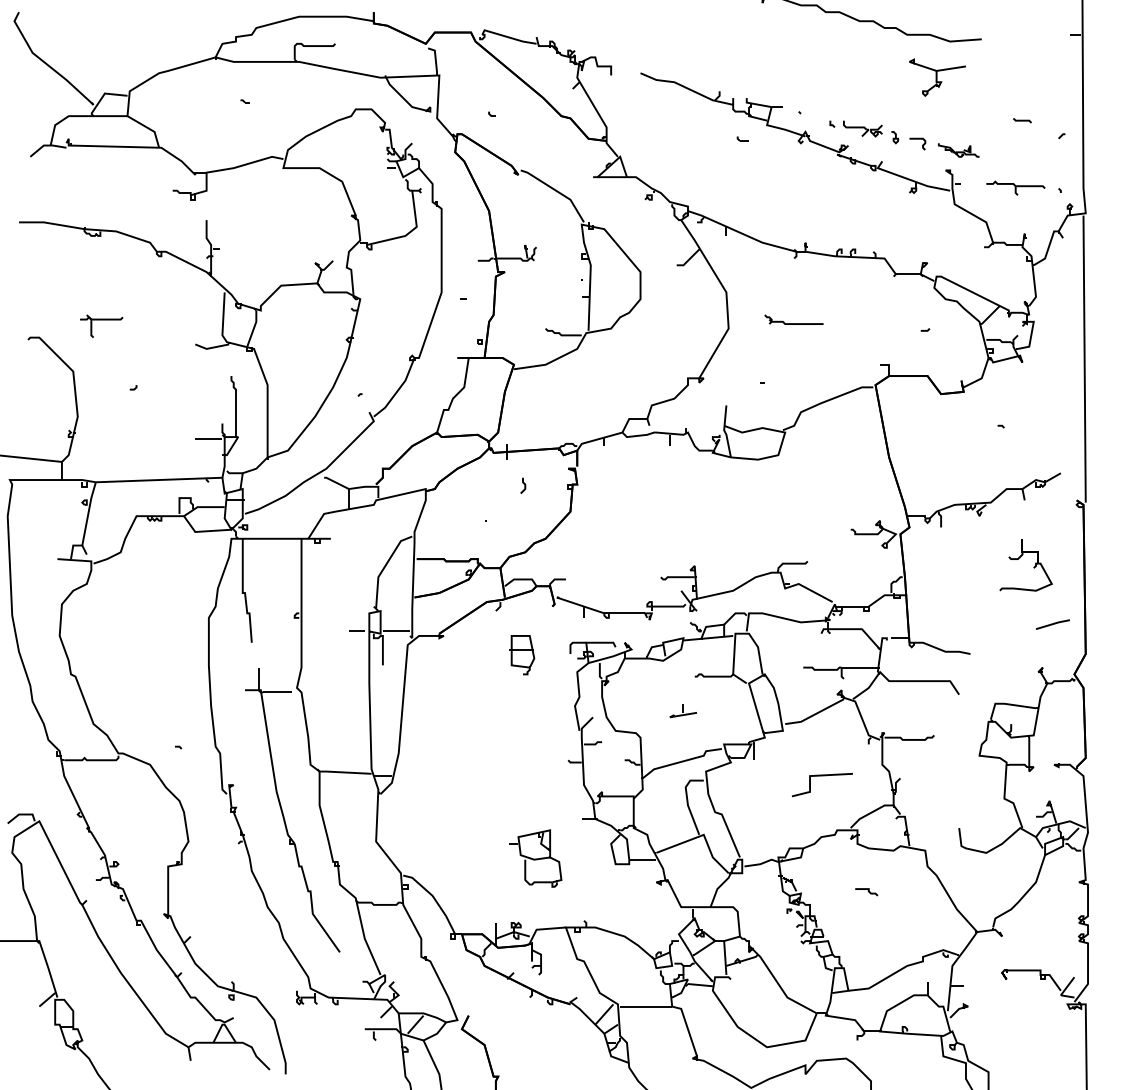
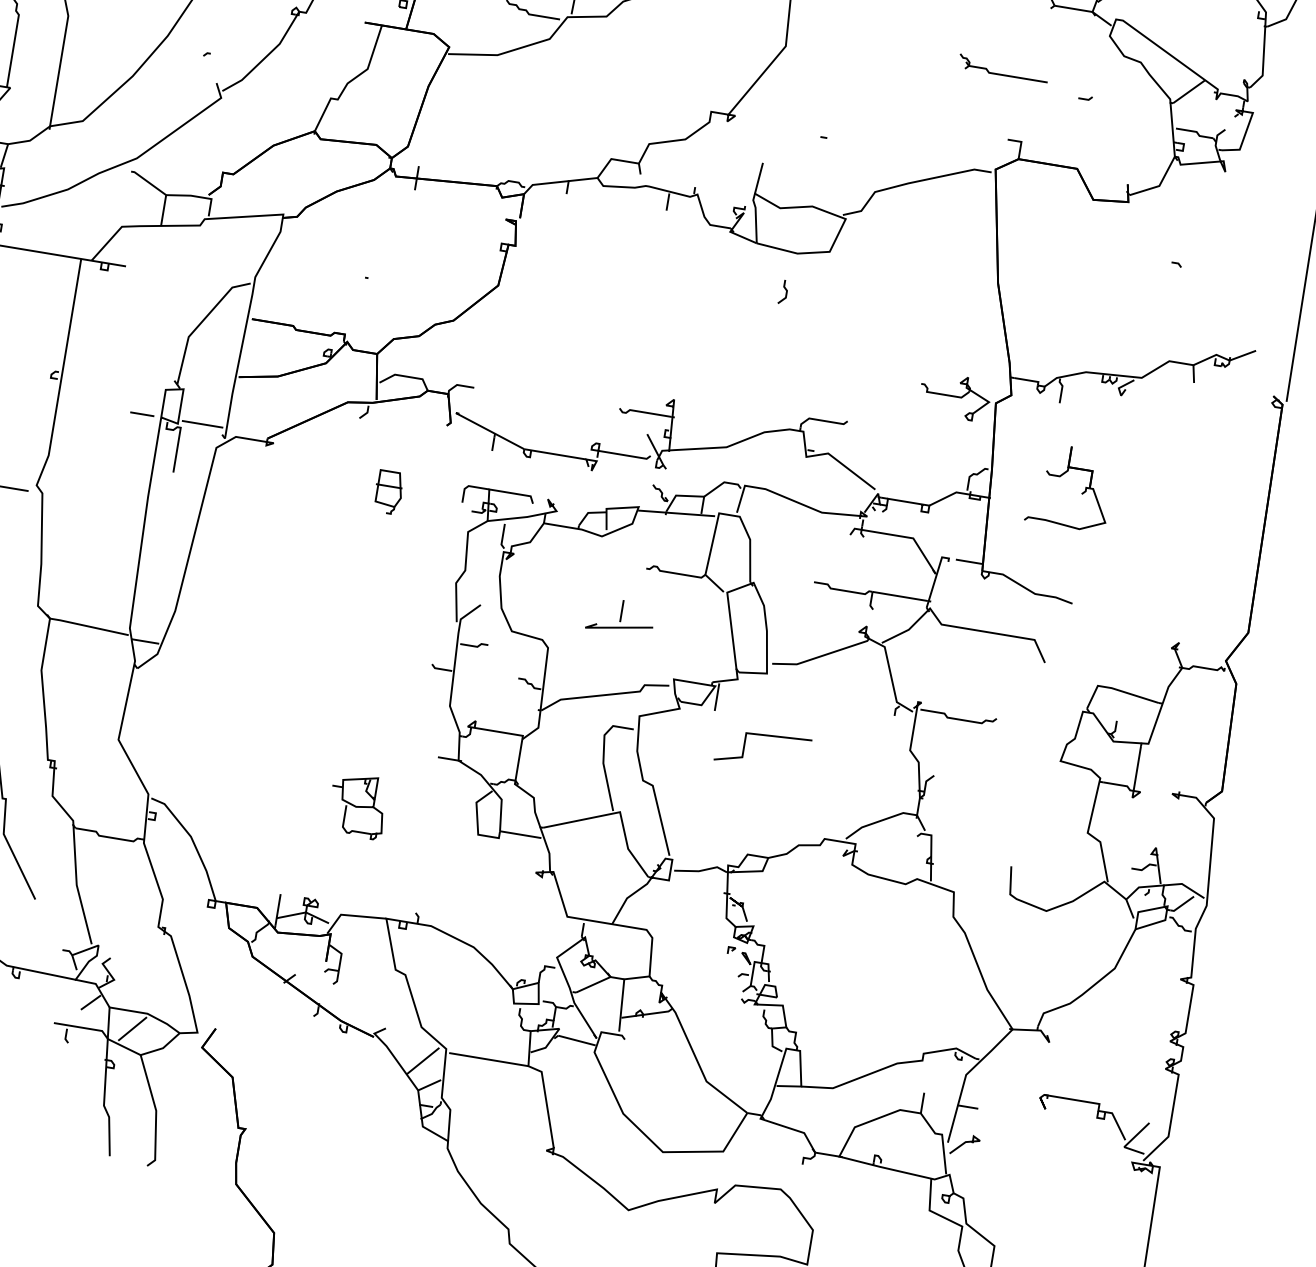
part: (793, 319) -> (1002, 67), moved
curve: (523, 484) -> (784, 290), moved
part: (1033, 567) -> (1081, 493), moved
line: (1052, 624) -> (1205, 579), removed
part: (522, 655) -> (388, 492), size x0.7
part: (682, 711) -> (618, 618), size x1.6
line: (822, 776) -> (765, 736), moved
part: (535, 858) -> (357, 805), size x0.7
curve: (867, 891) -> (855, 939), removed

